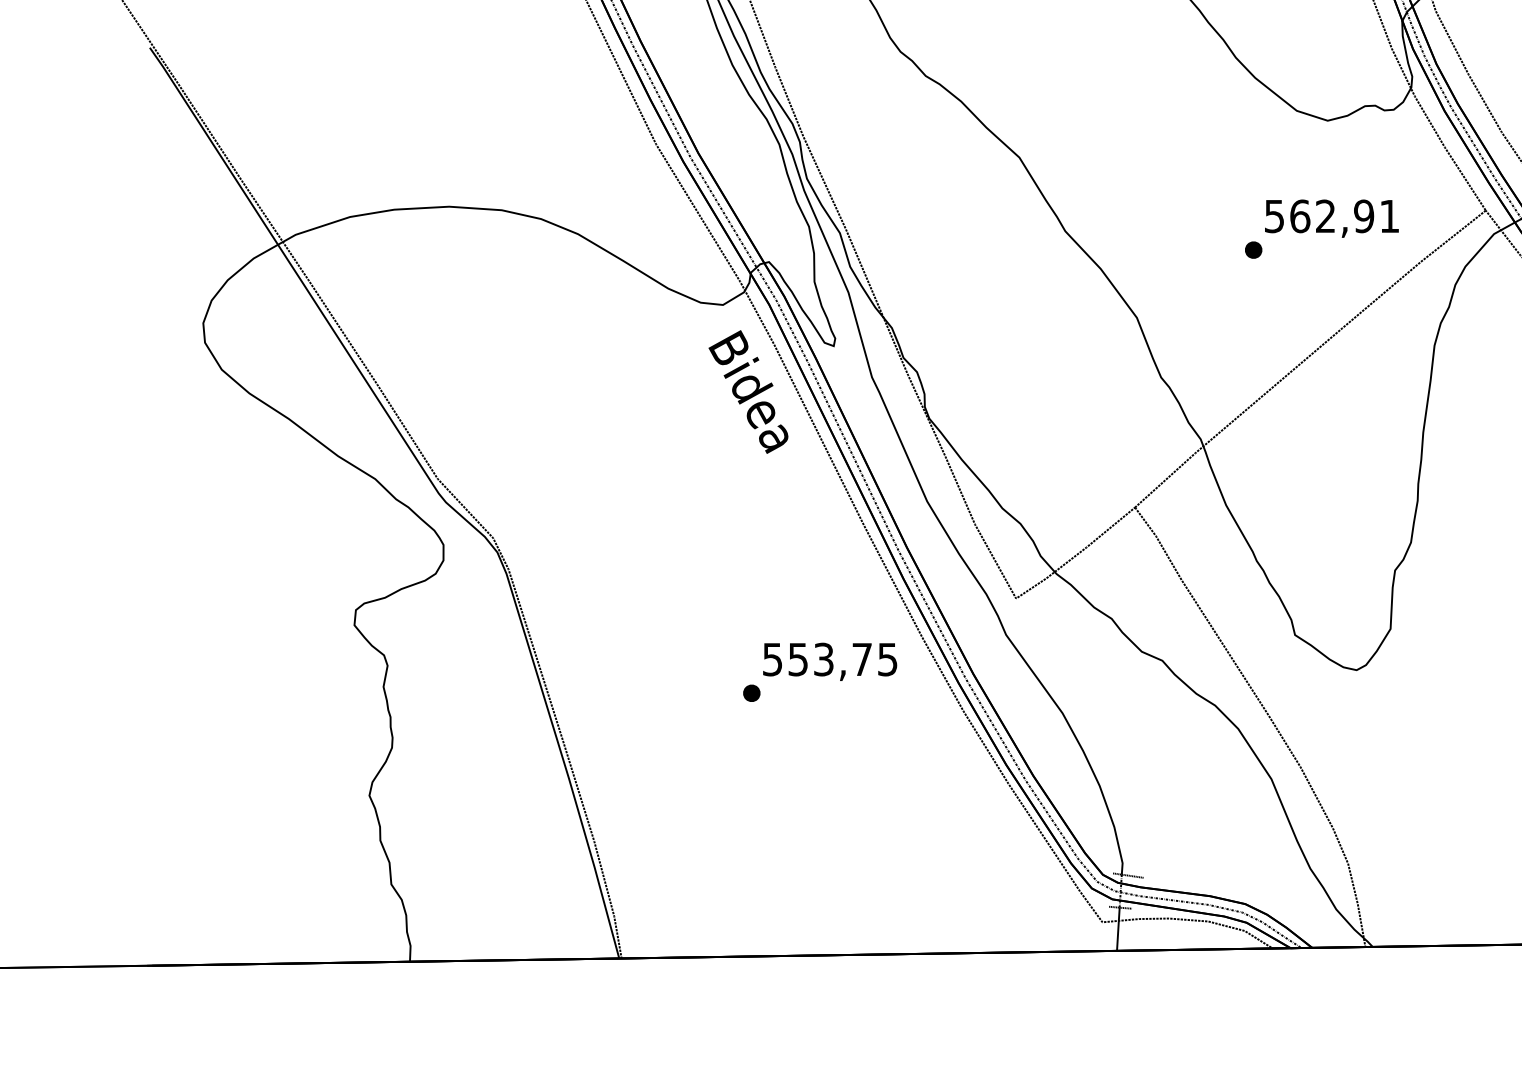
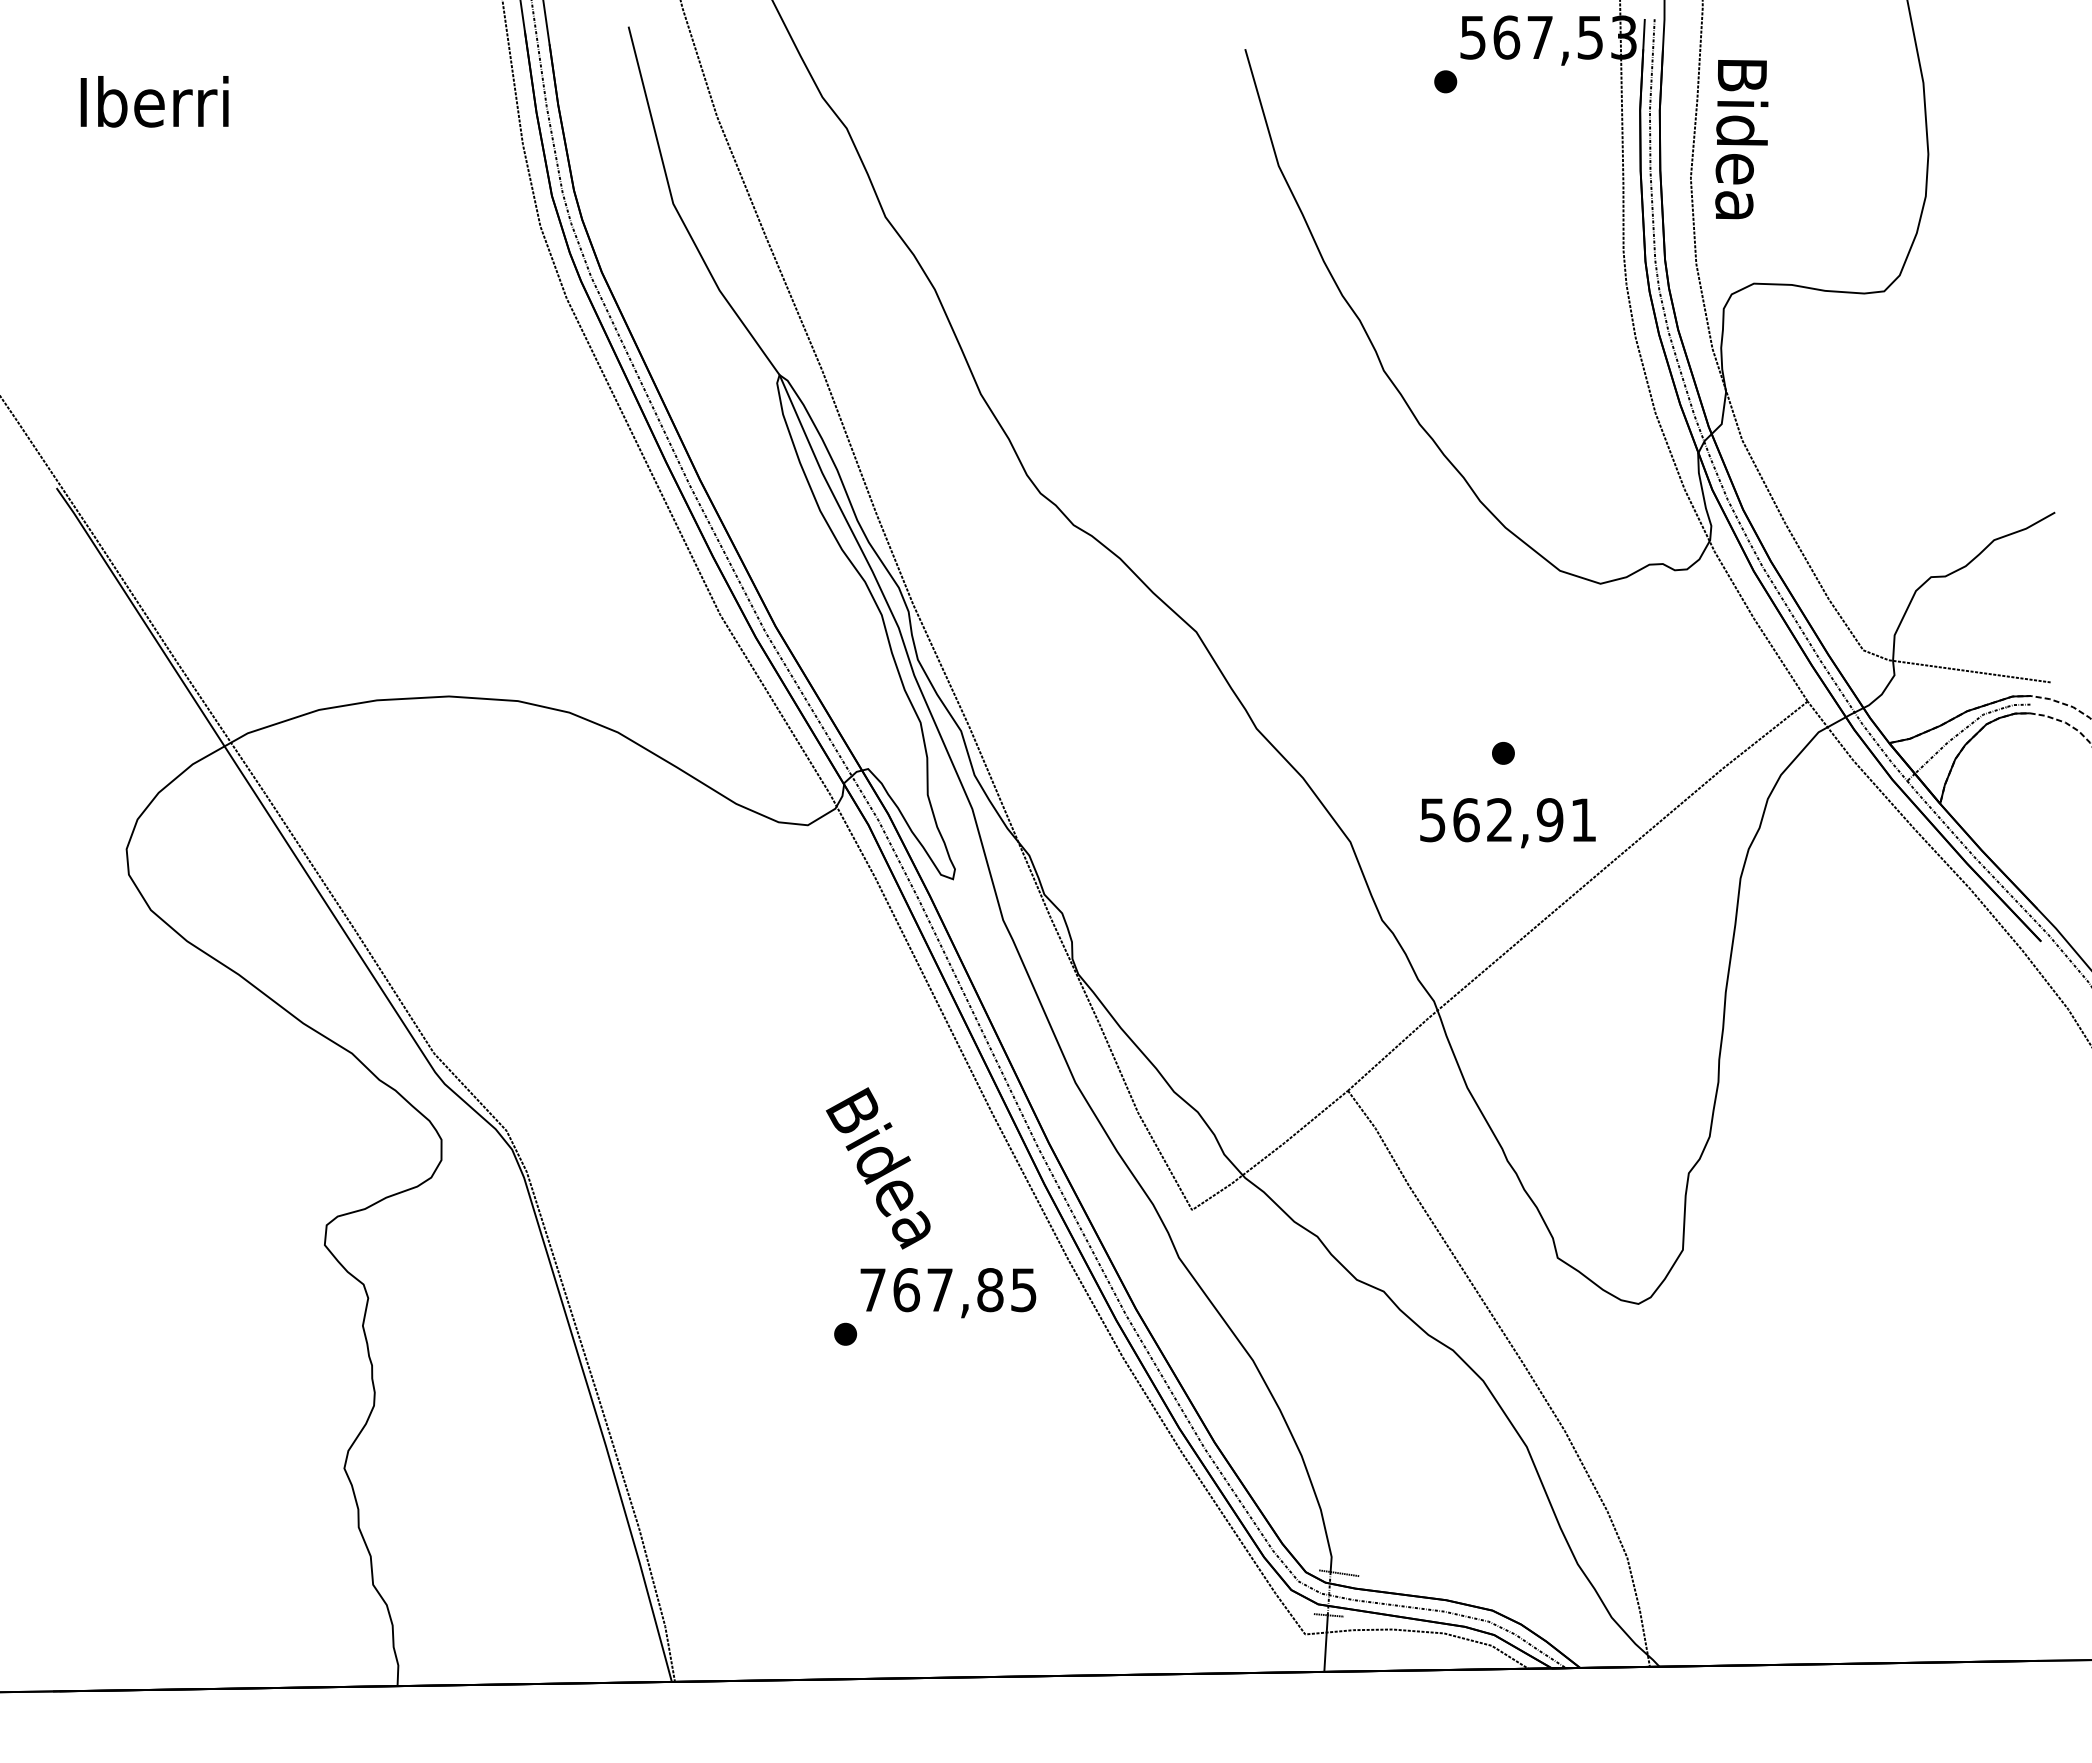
text: (1331, 218) -> (1507, 823), moved
text: (748, 392) -> (878, 1168), moved
text: (817, 659) -> (931, 1290), 553,75 -> 767,85

